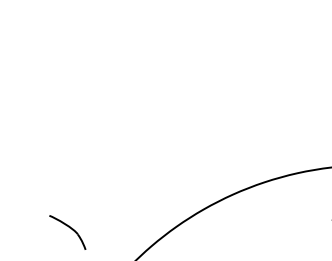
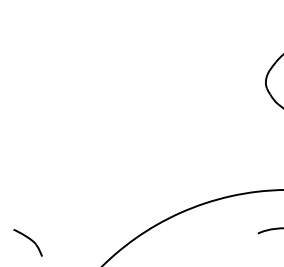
part: (67, 232) -> (27, 242), moved

